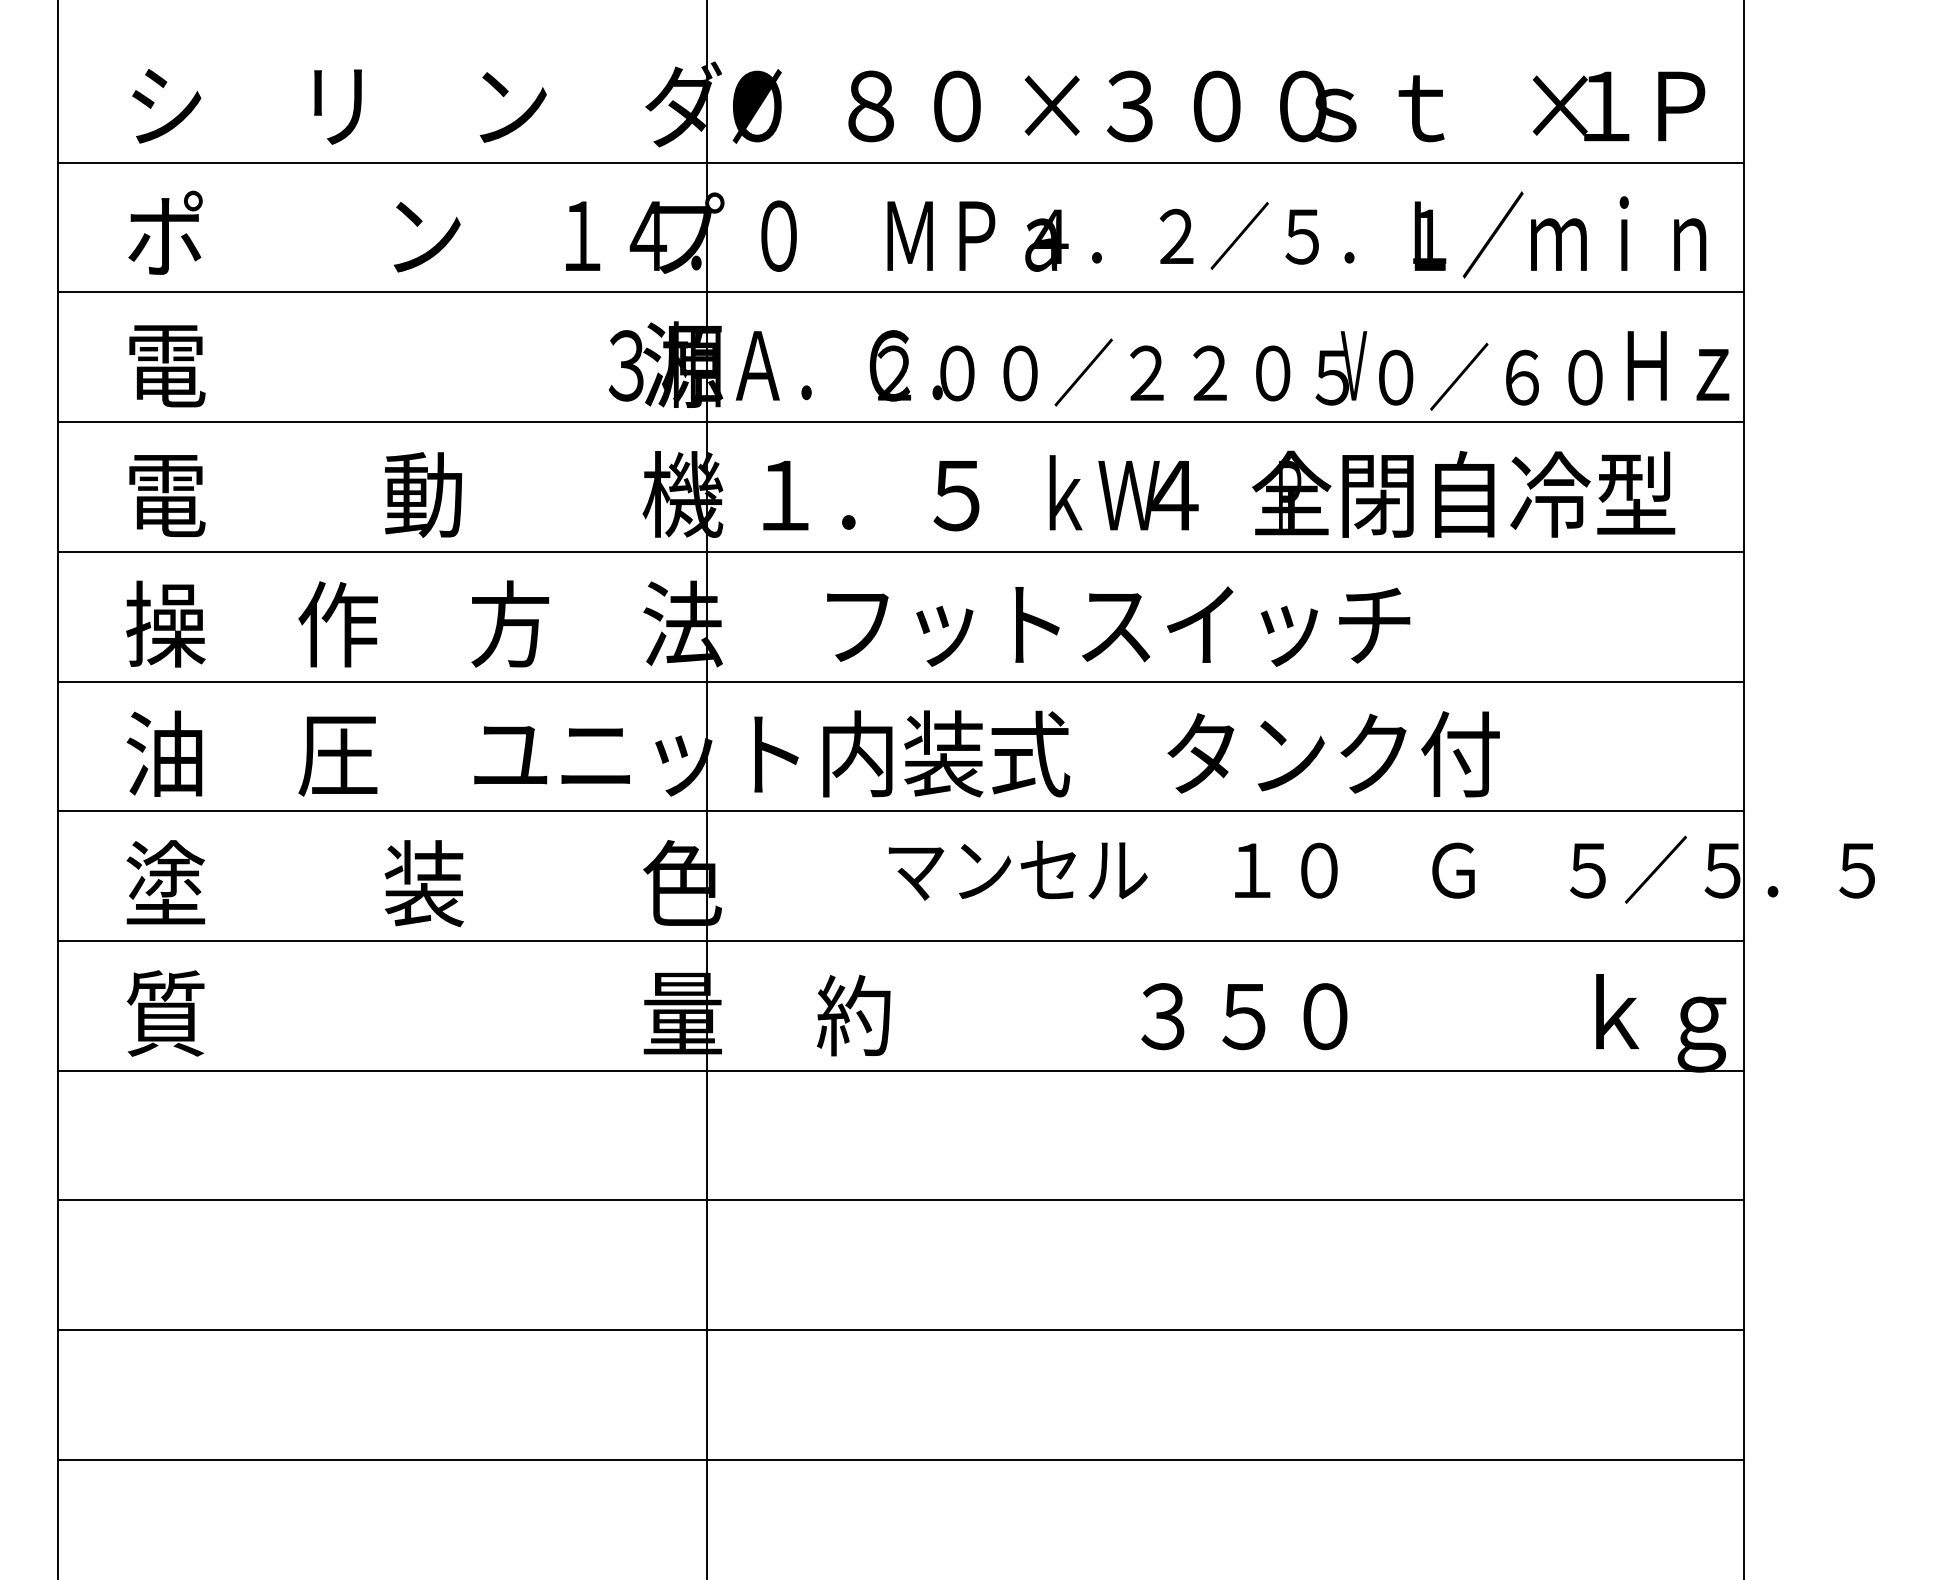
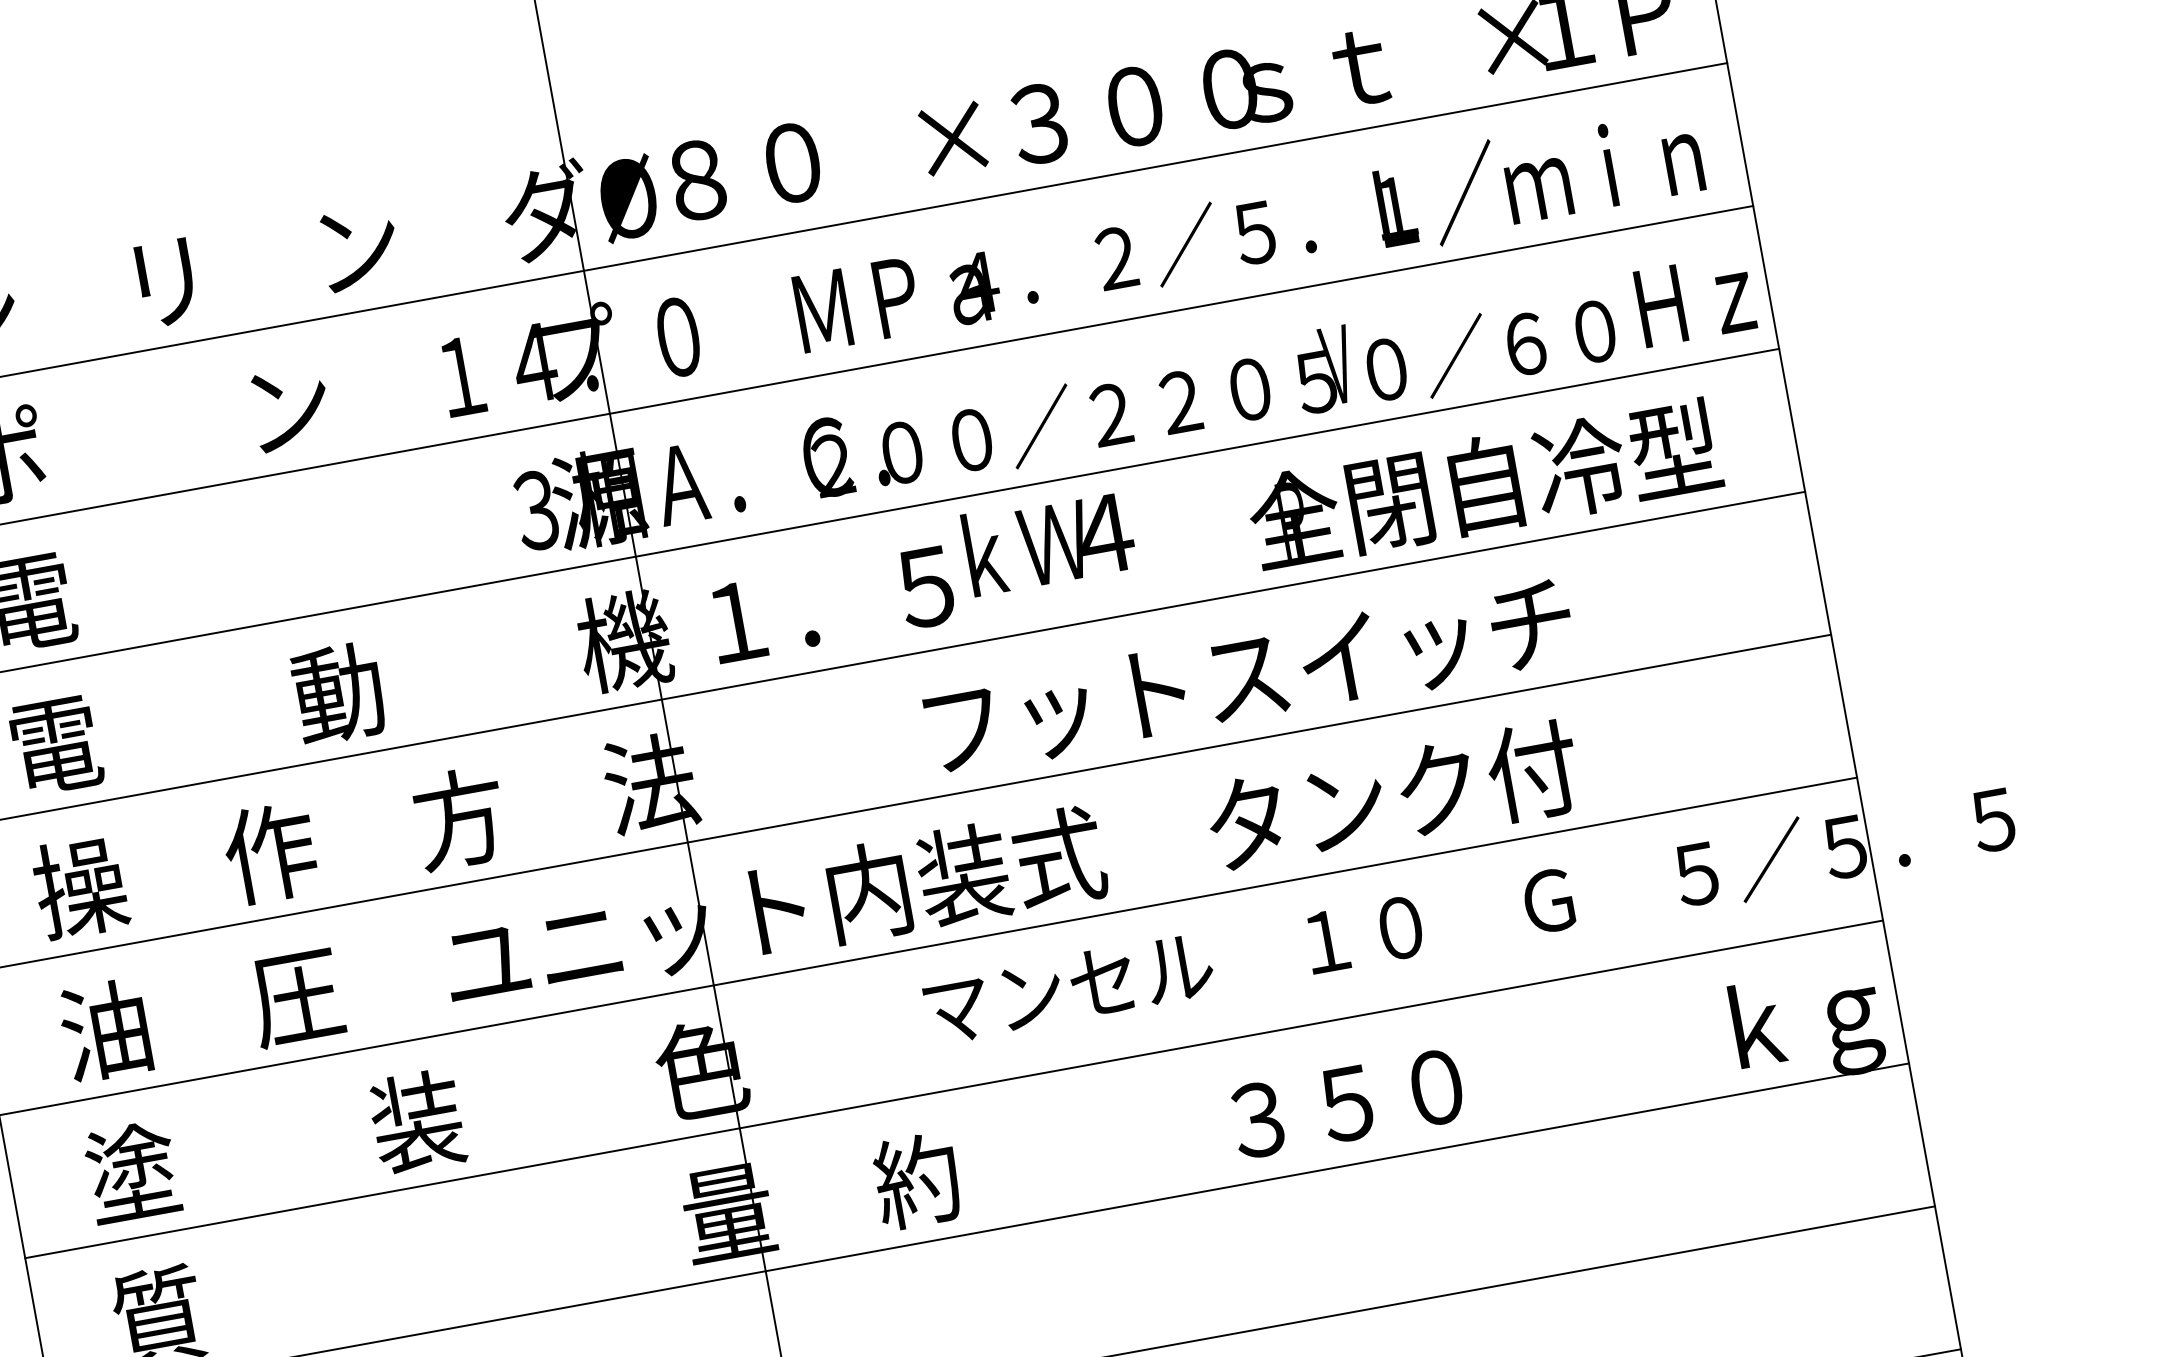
text: (914, 106) -> (745, 171), moved
text: (1123, 492) -> (1048, 541), moved
text: (1118, 626) -> (1249, 677), moved

